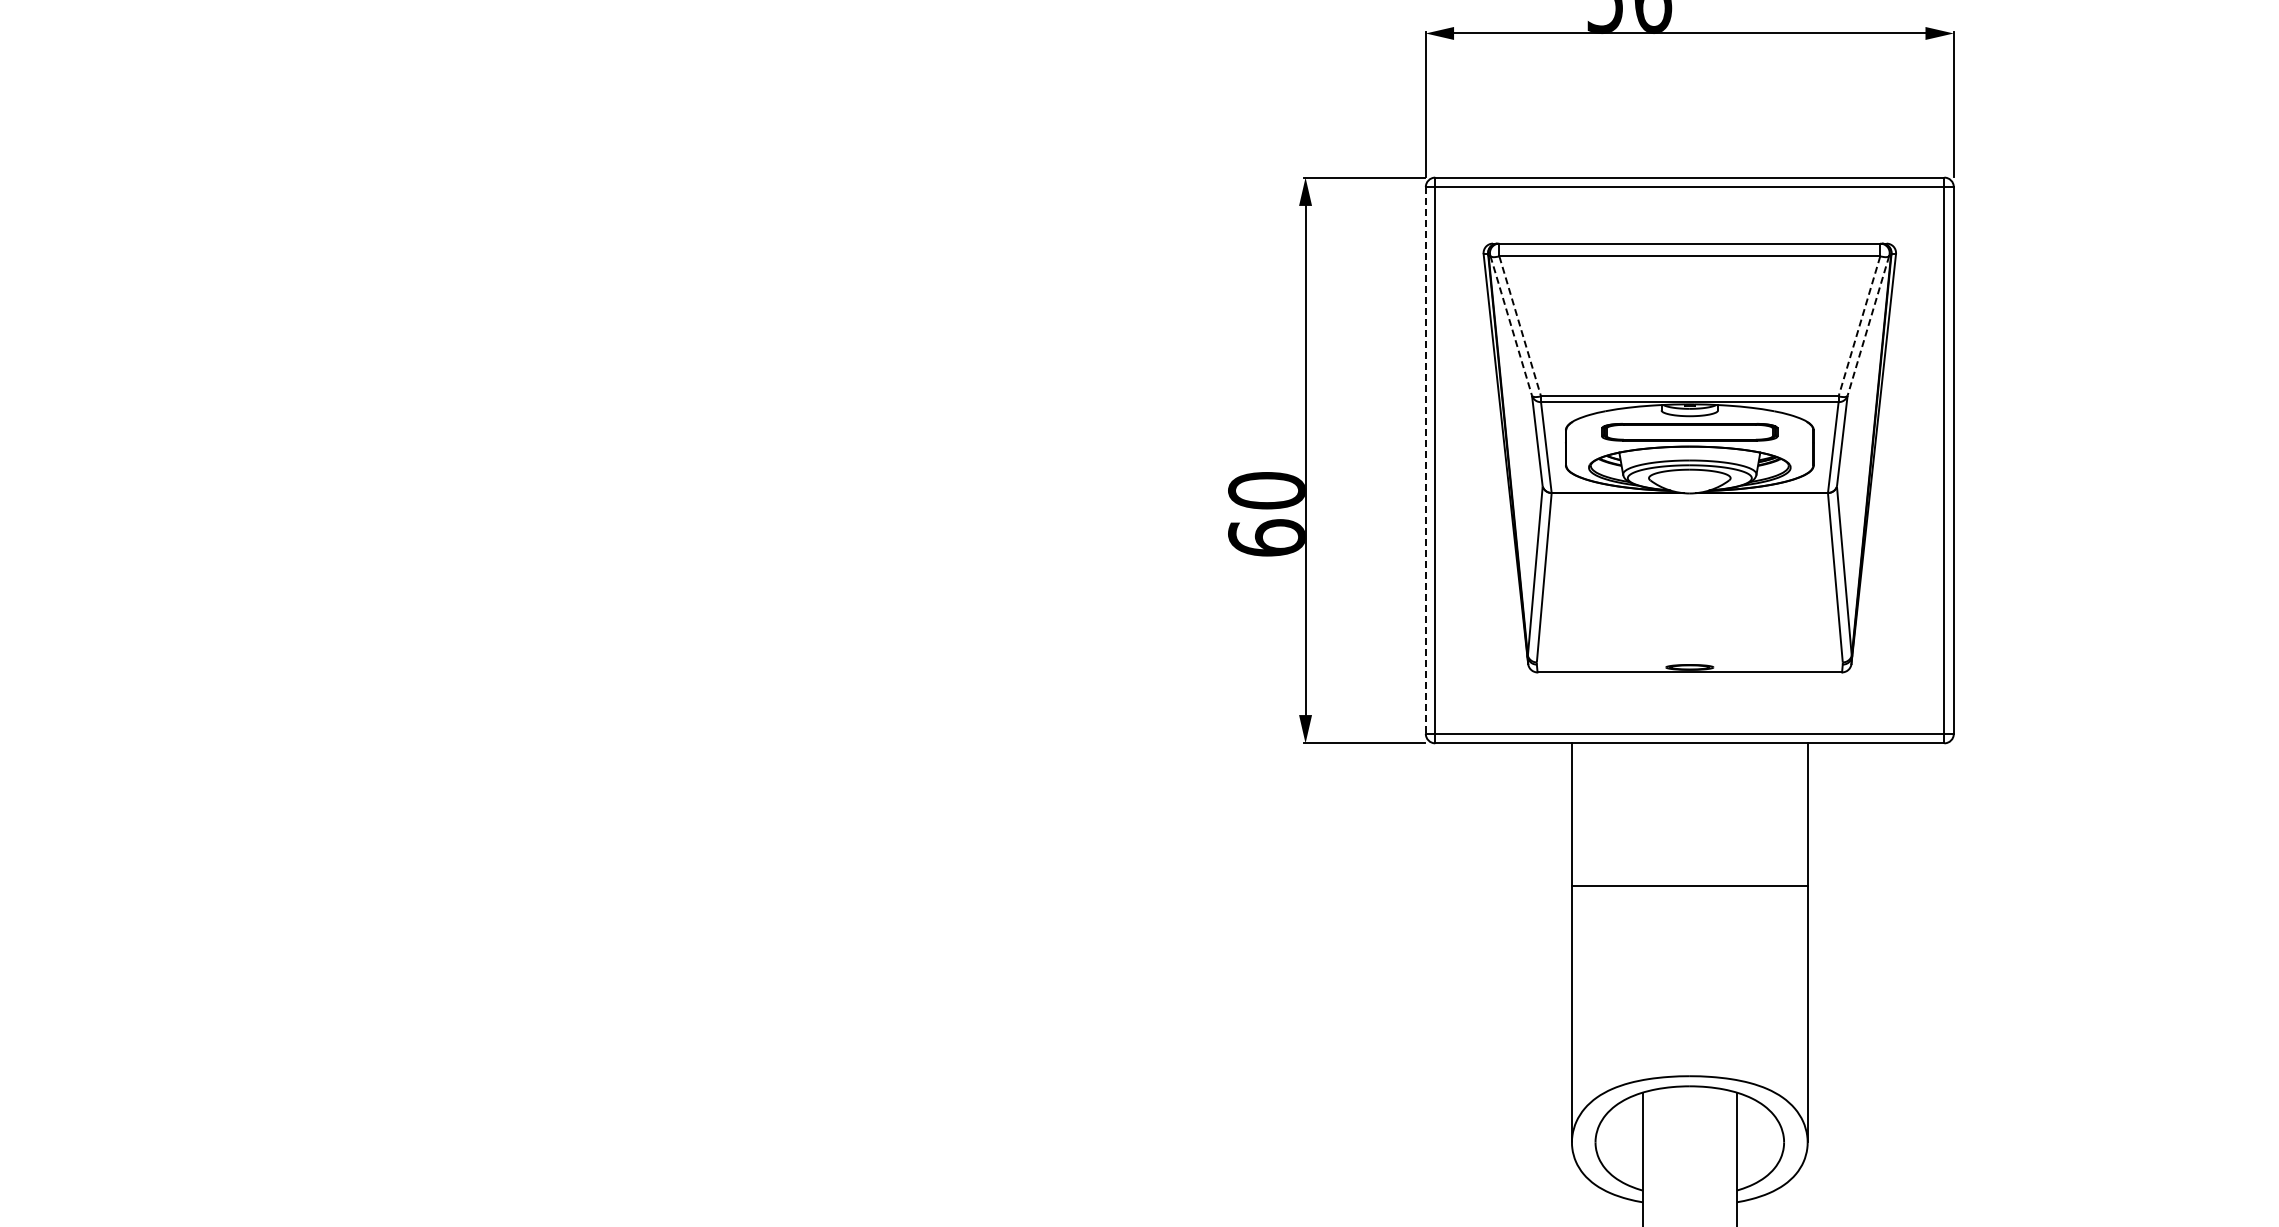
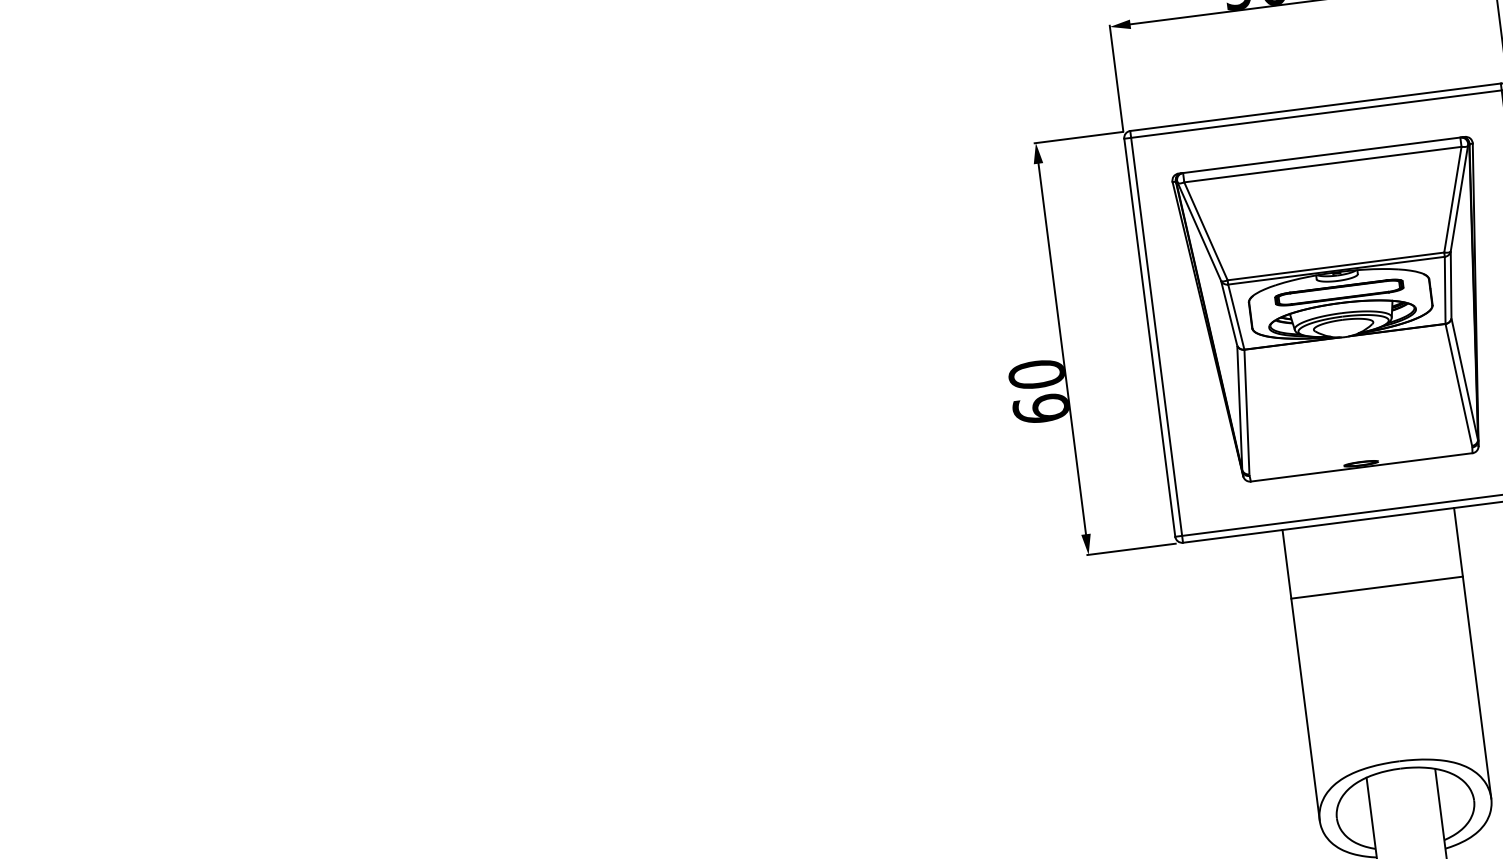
line: (1511, 325) -> (1199, 231), dashed -> solid
line: (1868, 325) -> (1459, 198), dashed -> solid
line: (1520, 326) -> (1206, 231), dashed -> solid
line: (1859, 326) -> (1452, 199), dashed -> solid
line: (1425, 460) -> (1149, 337), dashed -> solid
line: (1689, 885) -> (1376, 587), moved

